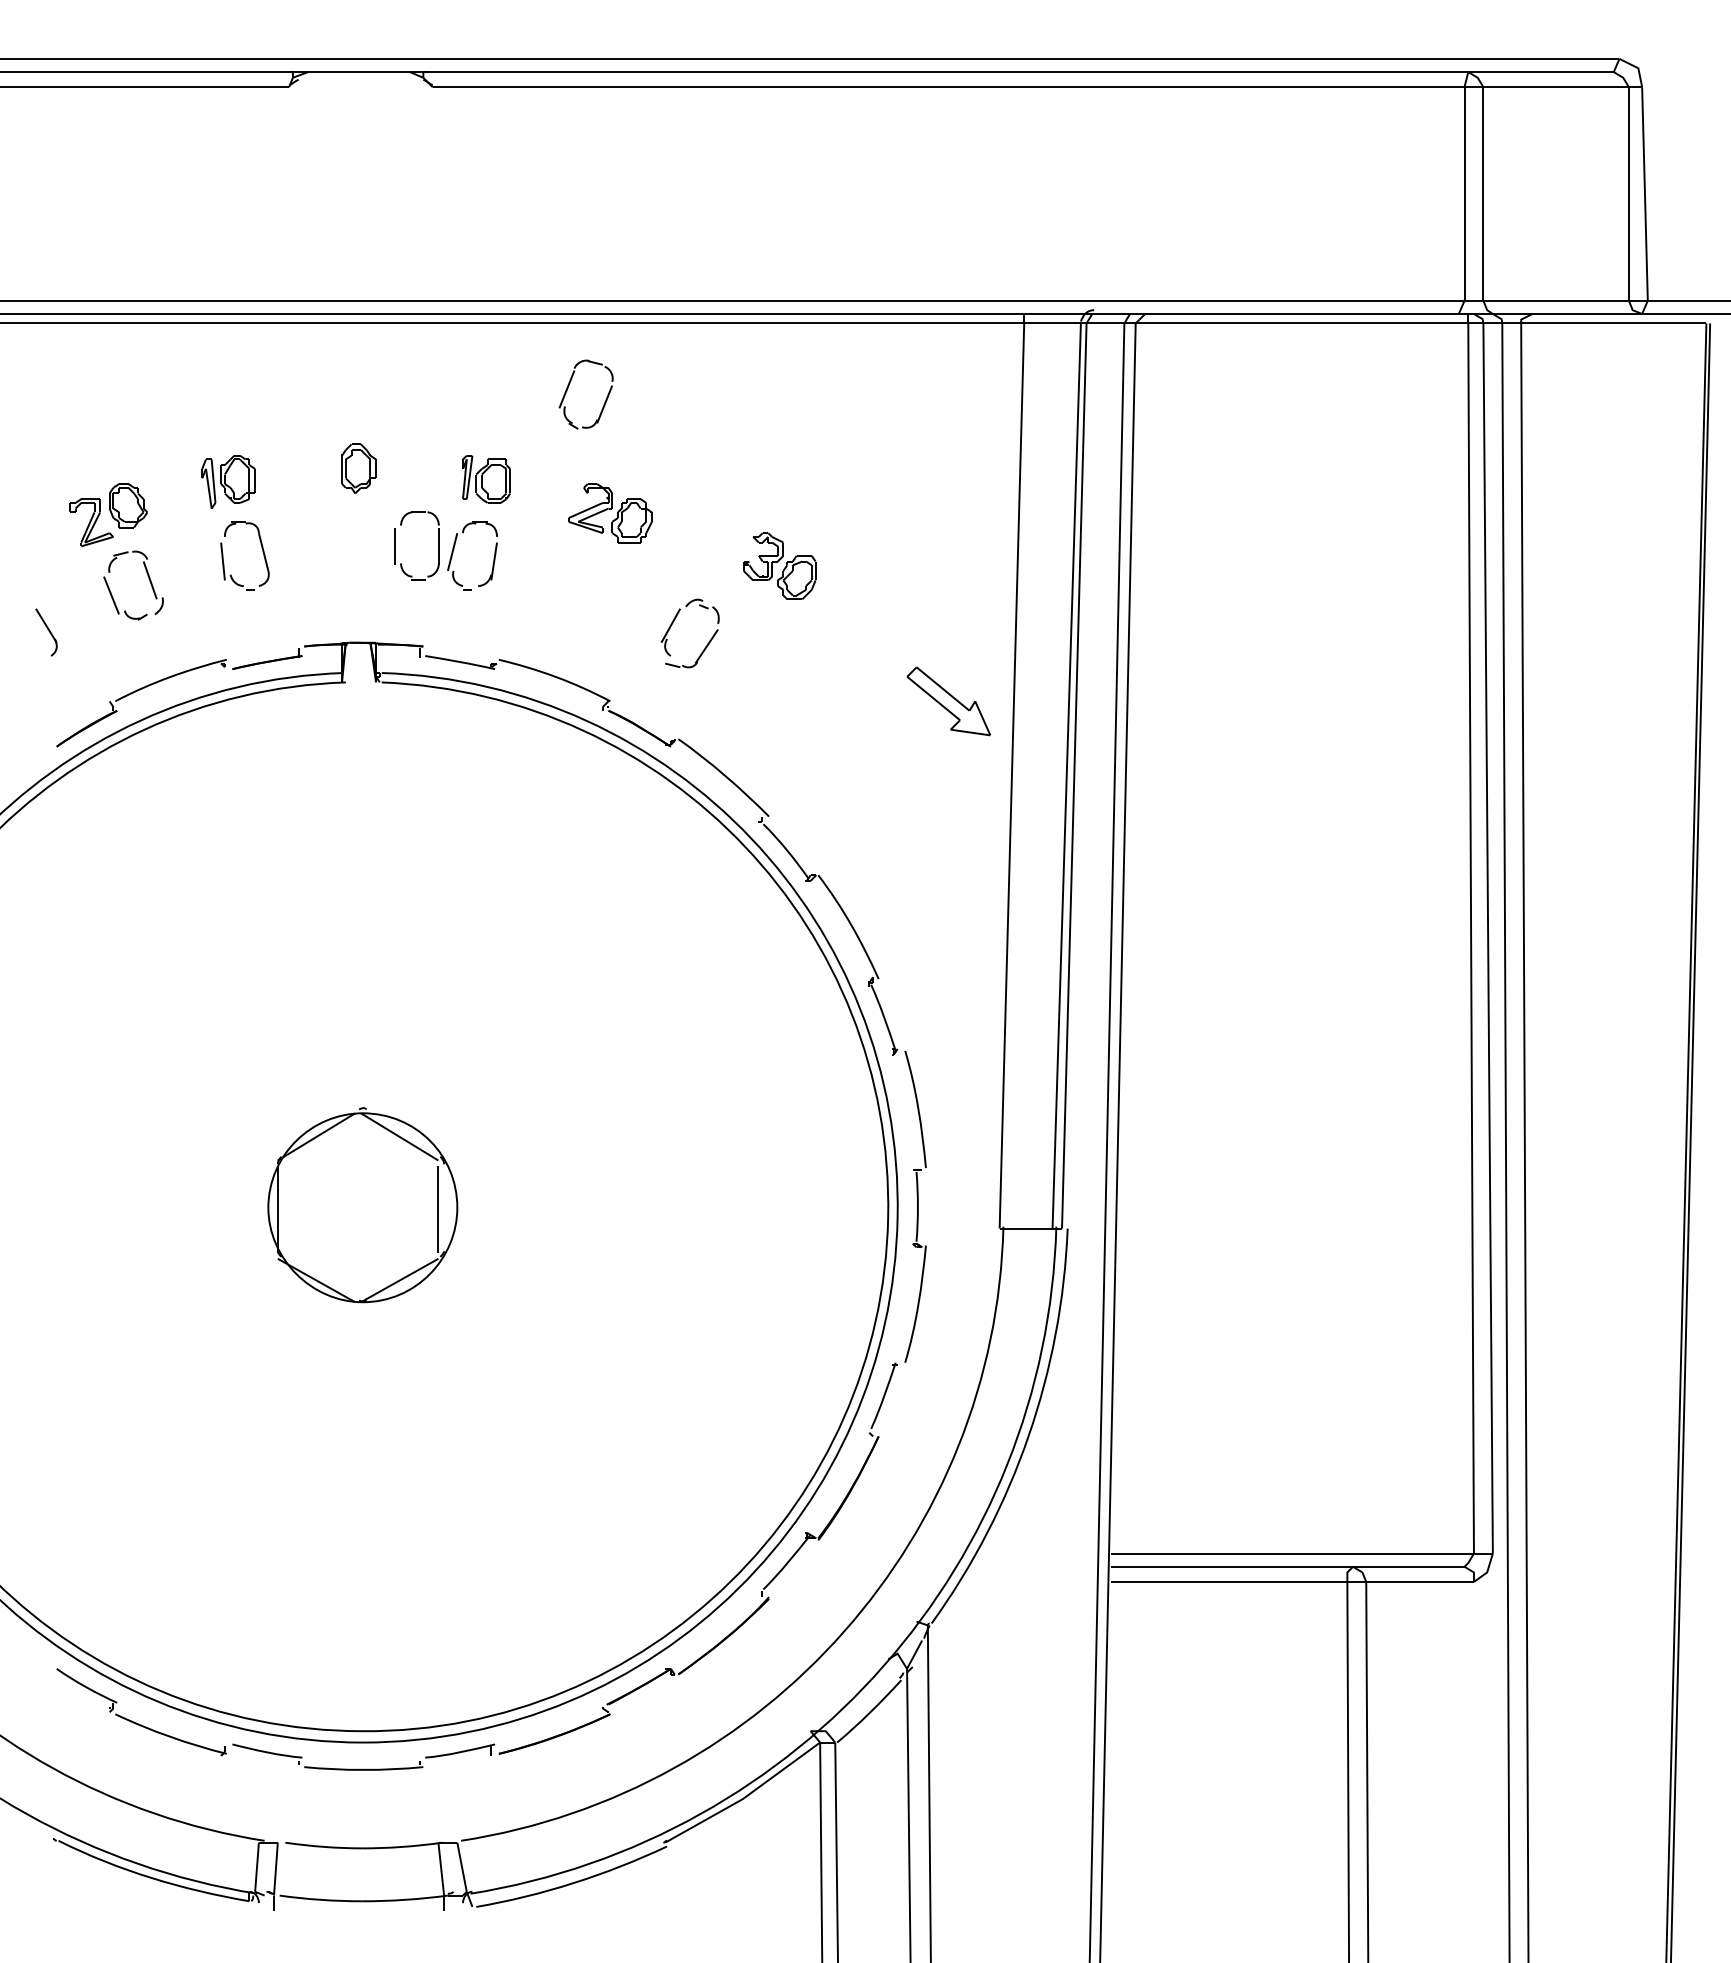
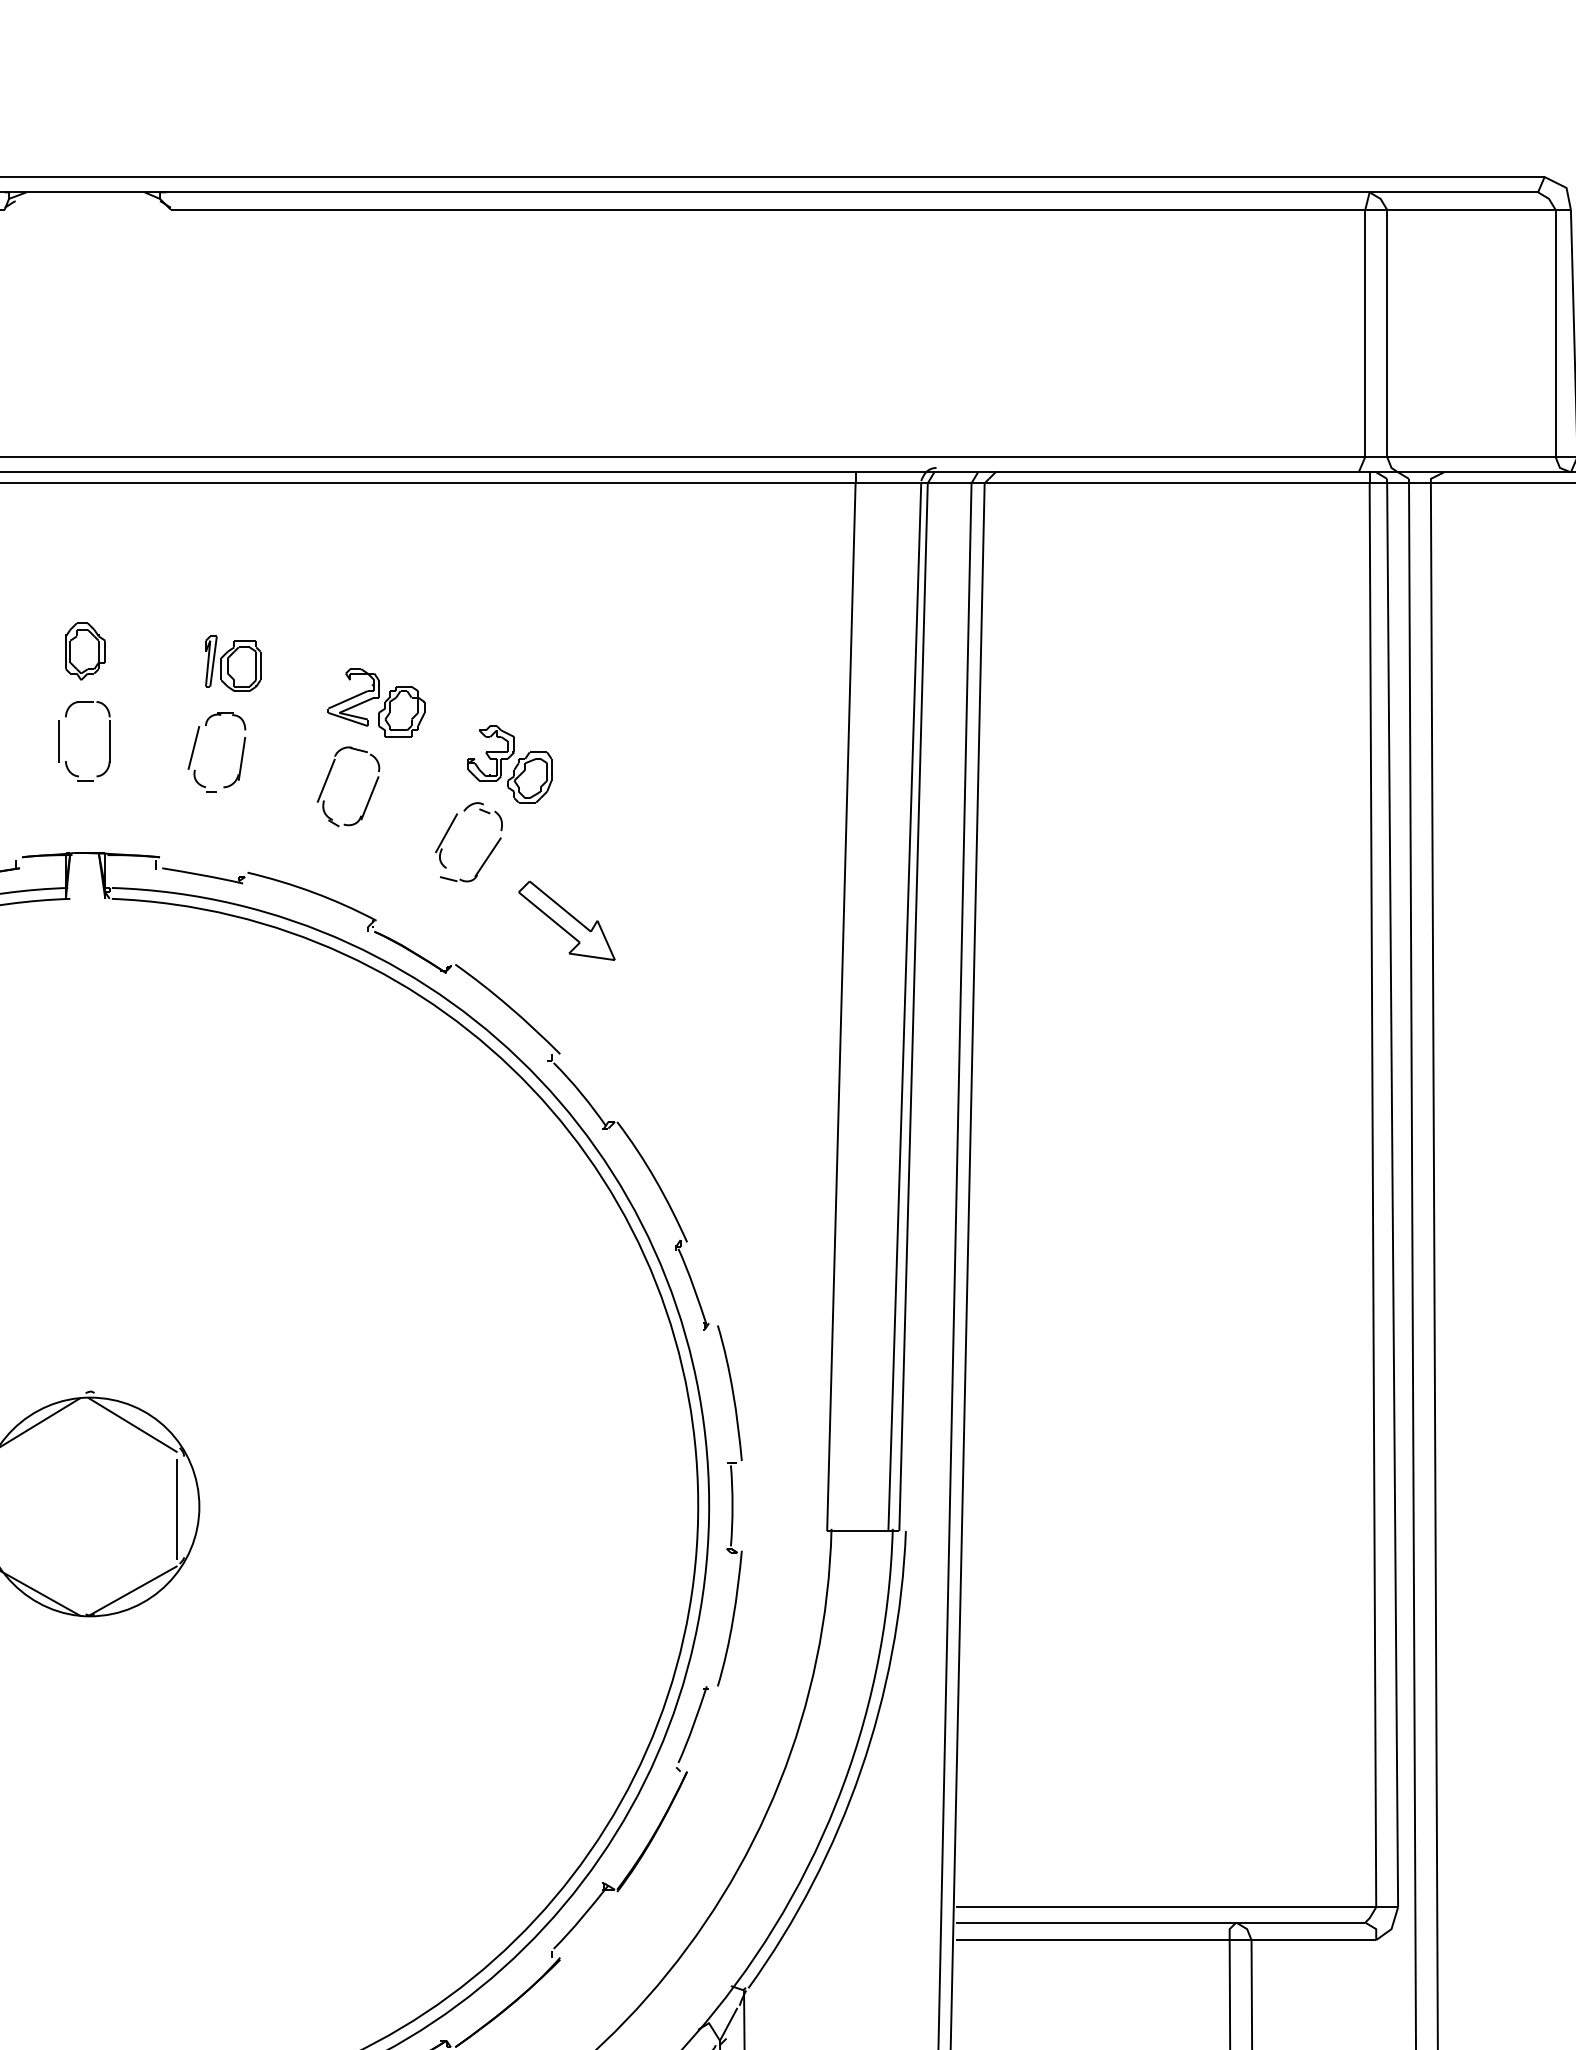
part: (569, 386) -> (329, 777), moved
part: (395, 545) -> (59, 740), moved
part: (779, 565) -> (509, 763), moved
part: (948, 701) -> (566, 920), moved

